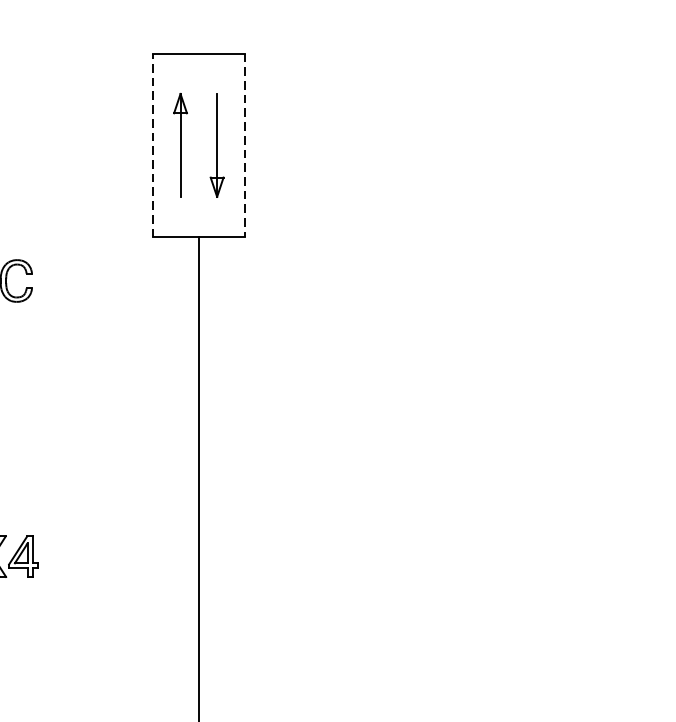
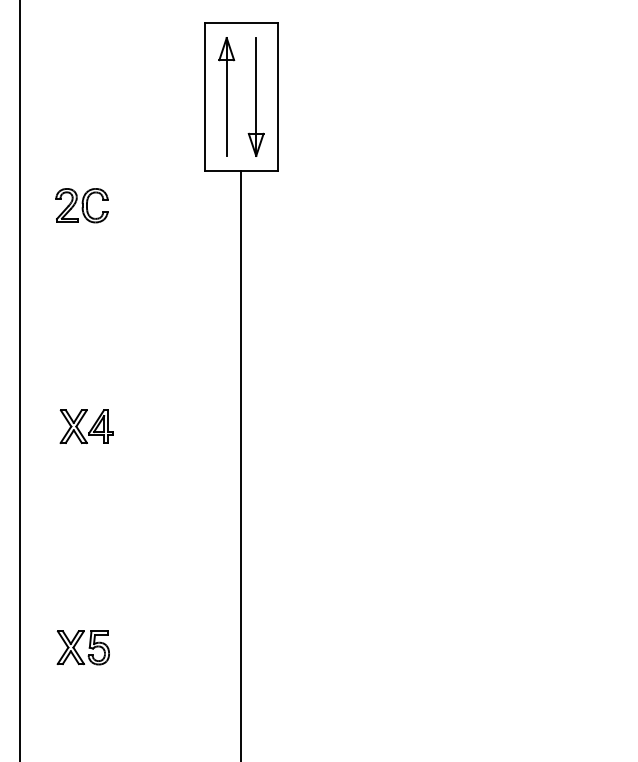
part: (180, 144) -> (226, 96), size x1.43
part: (216, 144) -> (255, 96), size x1.43
line: (152, 146) -> (204, 97), dashed -> solid
line: (245, 146) -> (278, 97), dashed -> solid

